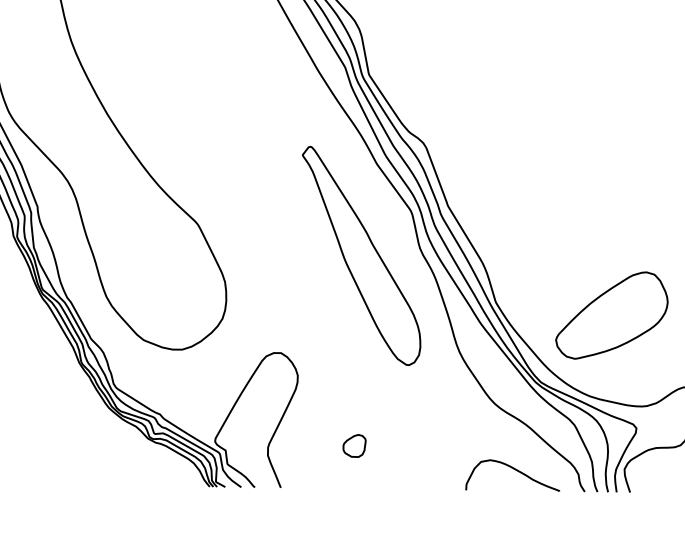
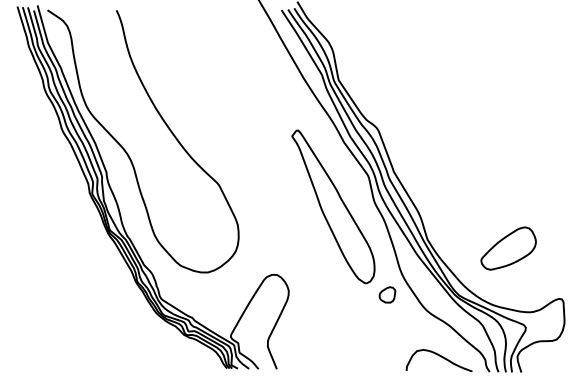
part: (611, 315) -> (508, 248), size x0.7
part: (354, 445) -> (387, 294), moved

